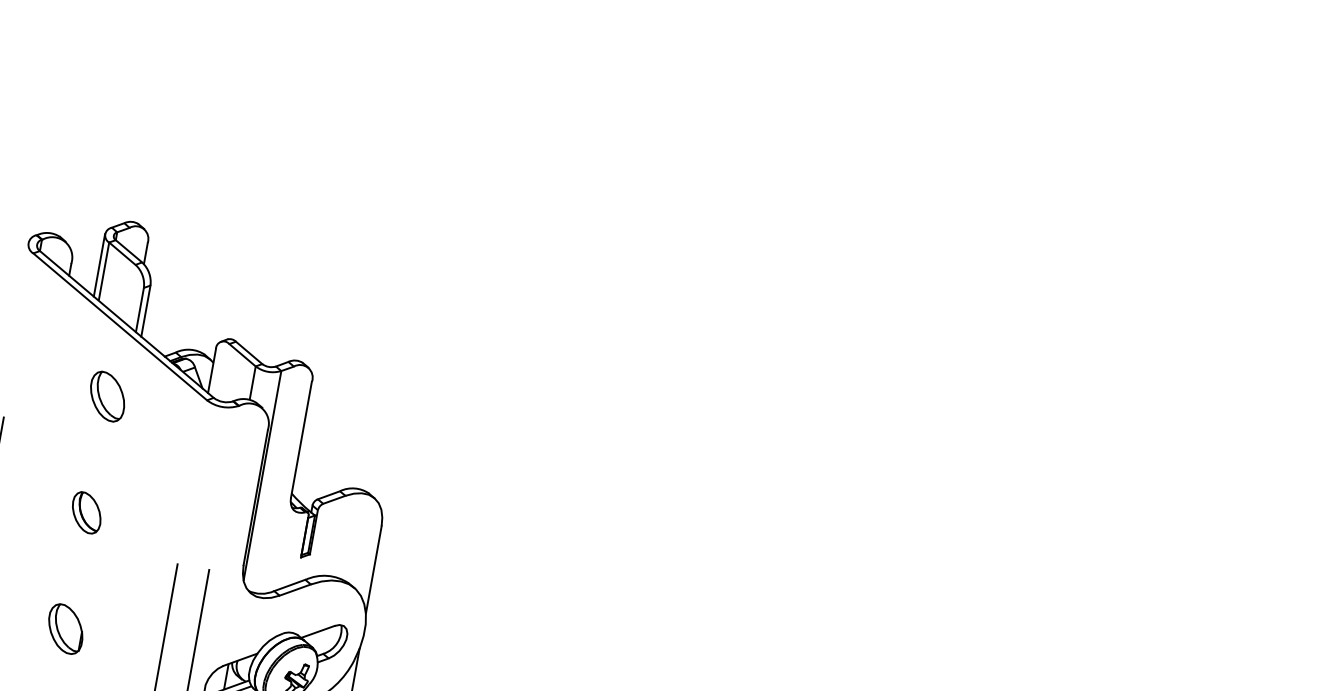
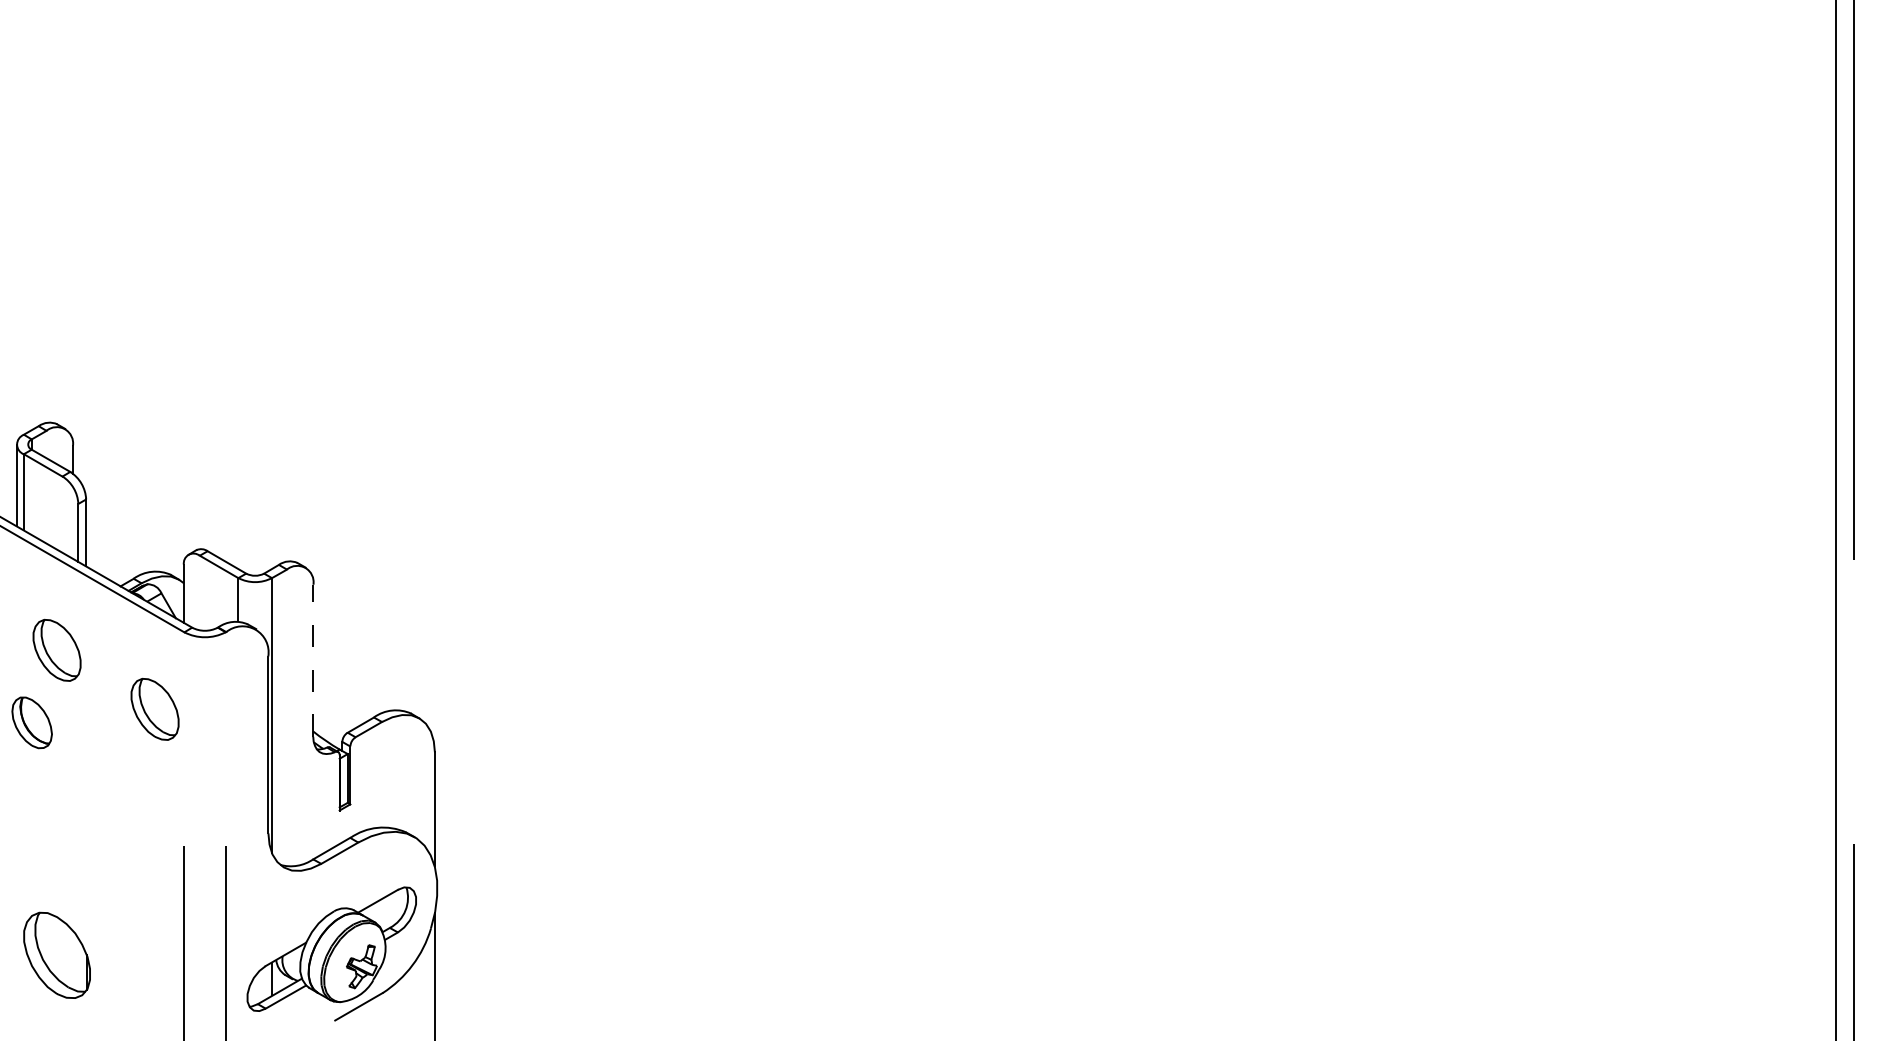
line: (301, 439) -> (313, 660), solid -> dashed
part: (173, 454) -> (154, 708), added
part: (86, 512) -> (31, 722), moved
part: (65, 628) -> (56, 954), size x1.4

